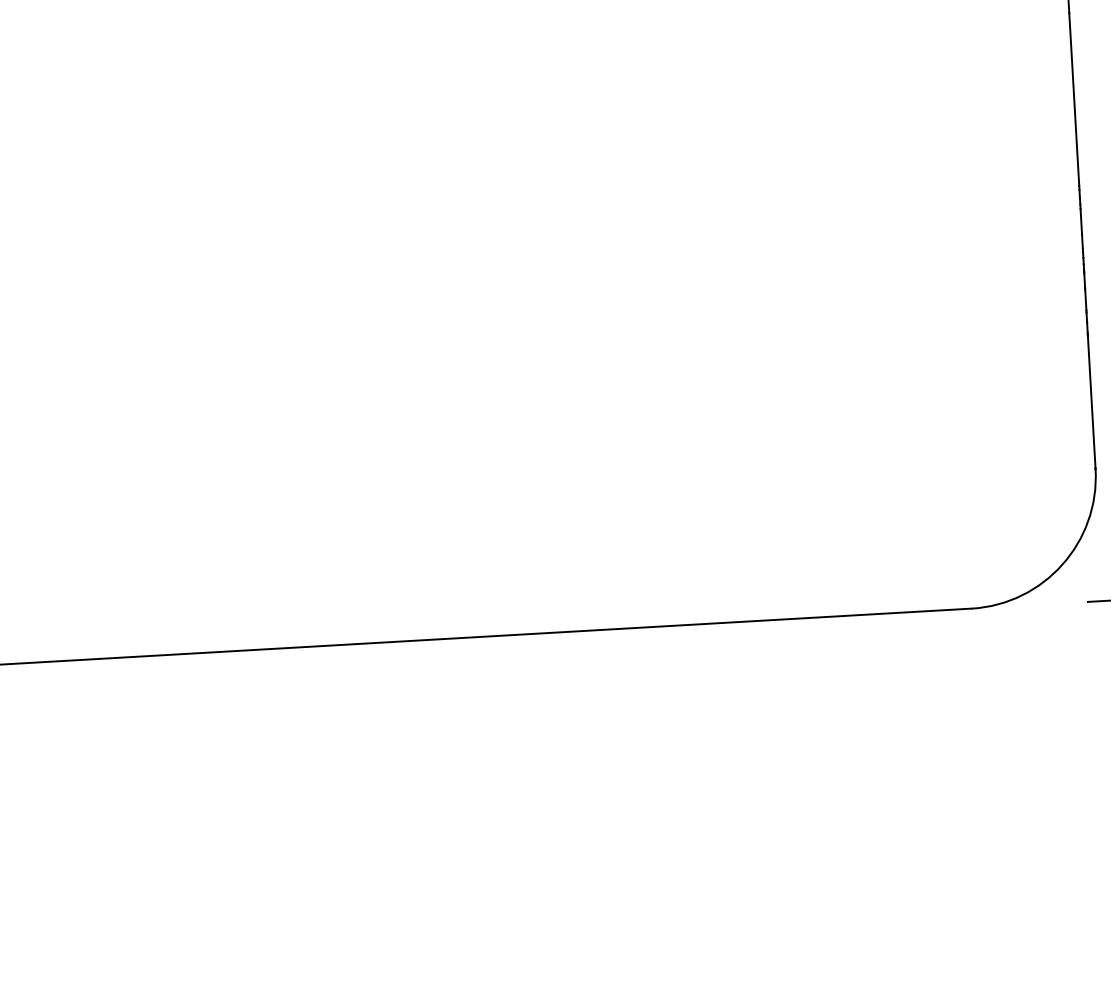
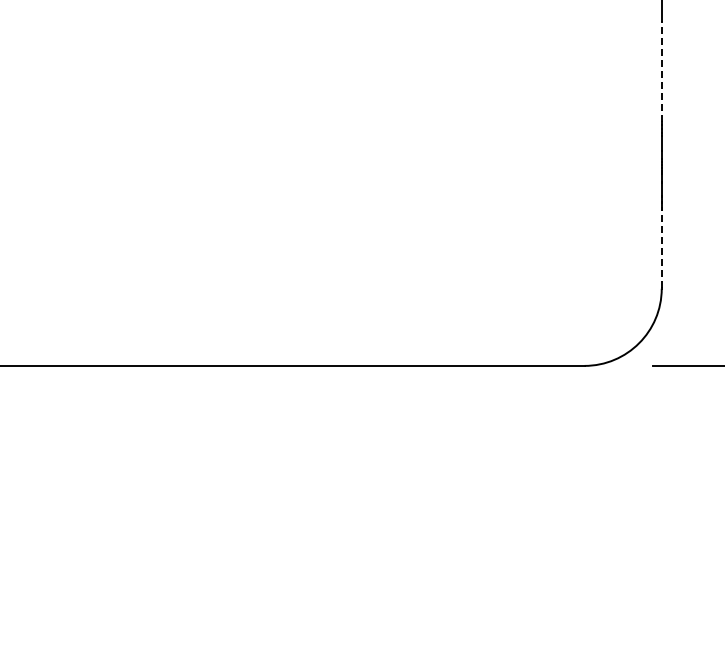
line: (1073, 98) -> (661, 71), solid -> dashed
line: (1091, 402) -> (661, 249), solid -> dashed

